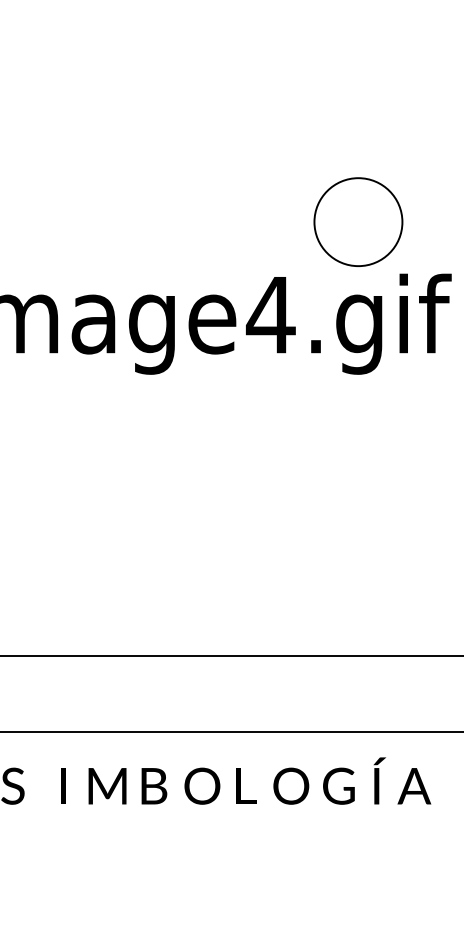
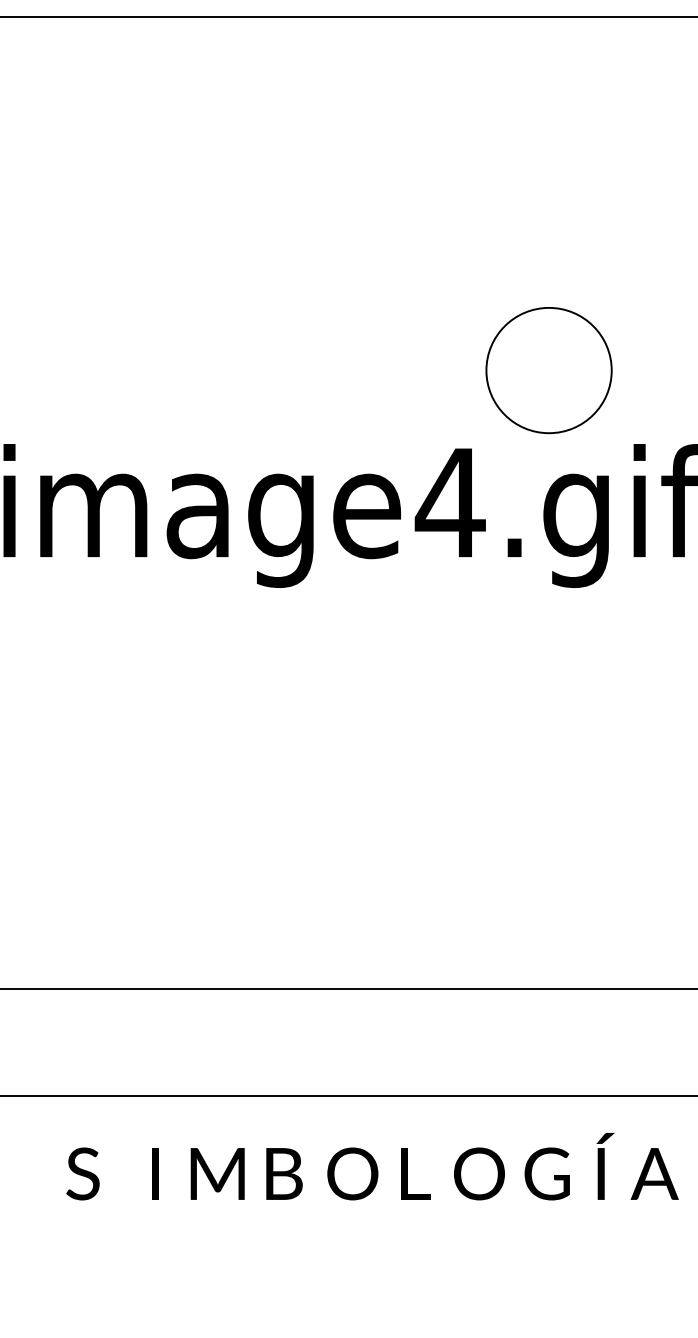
circle: (358, 222) -> (548, 370), moved

